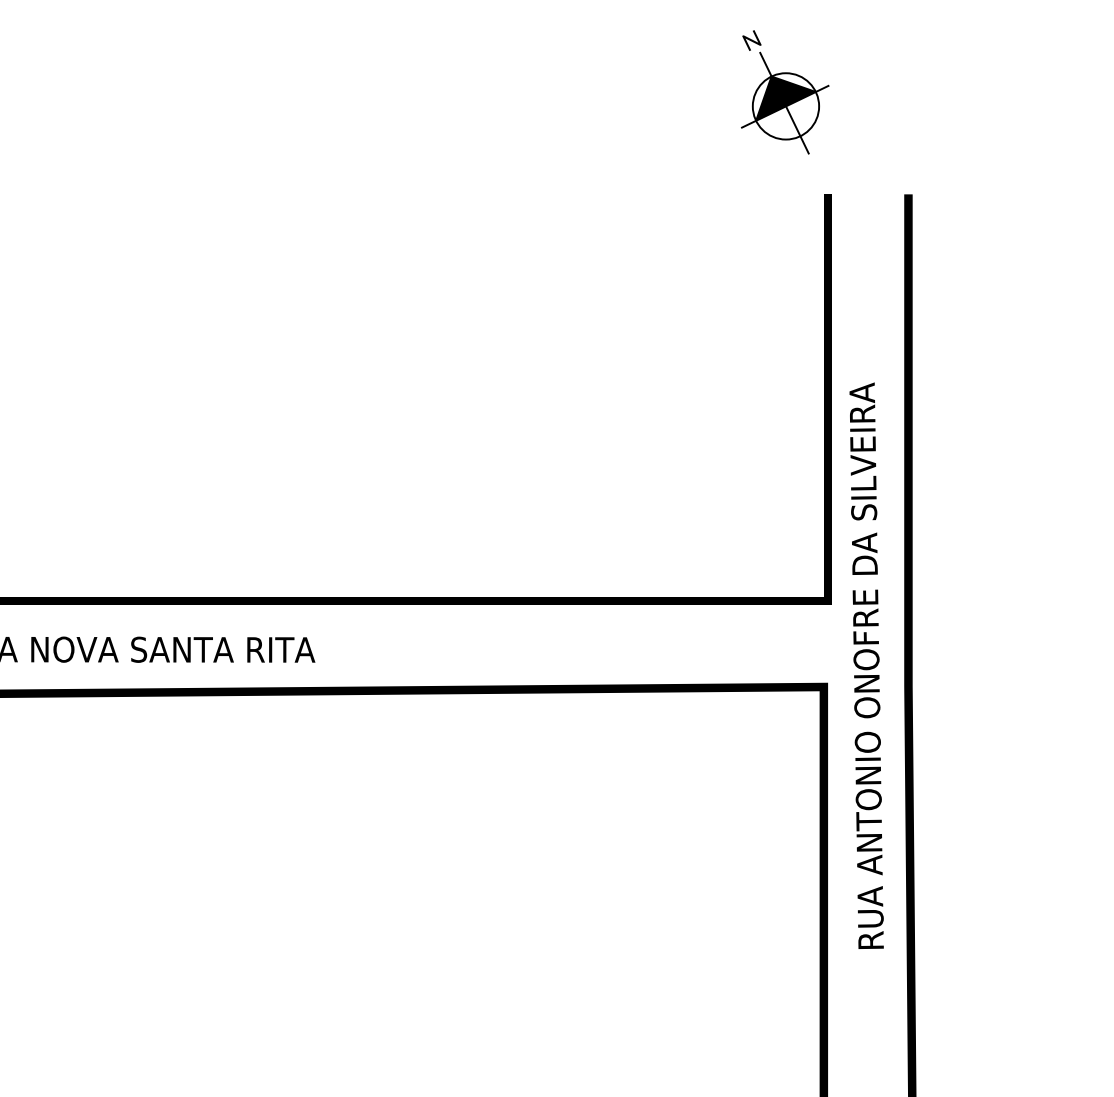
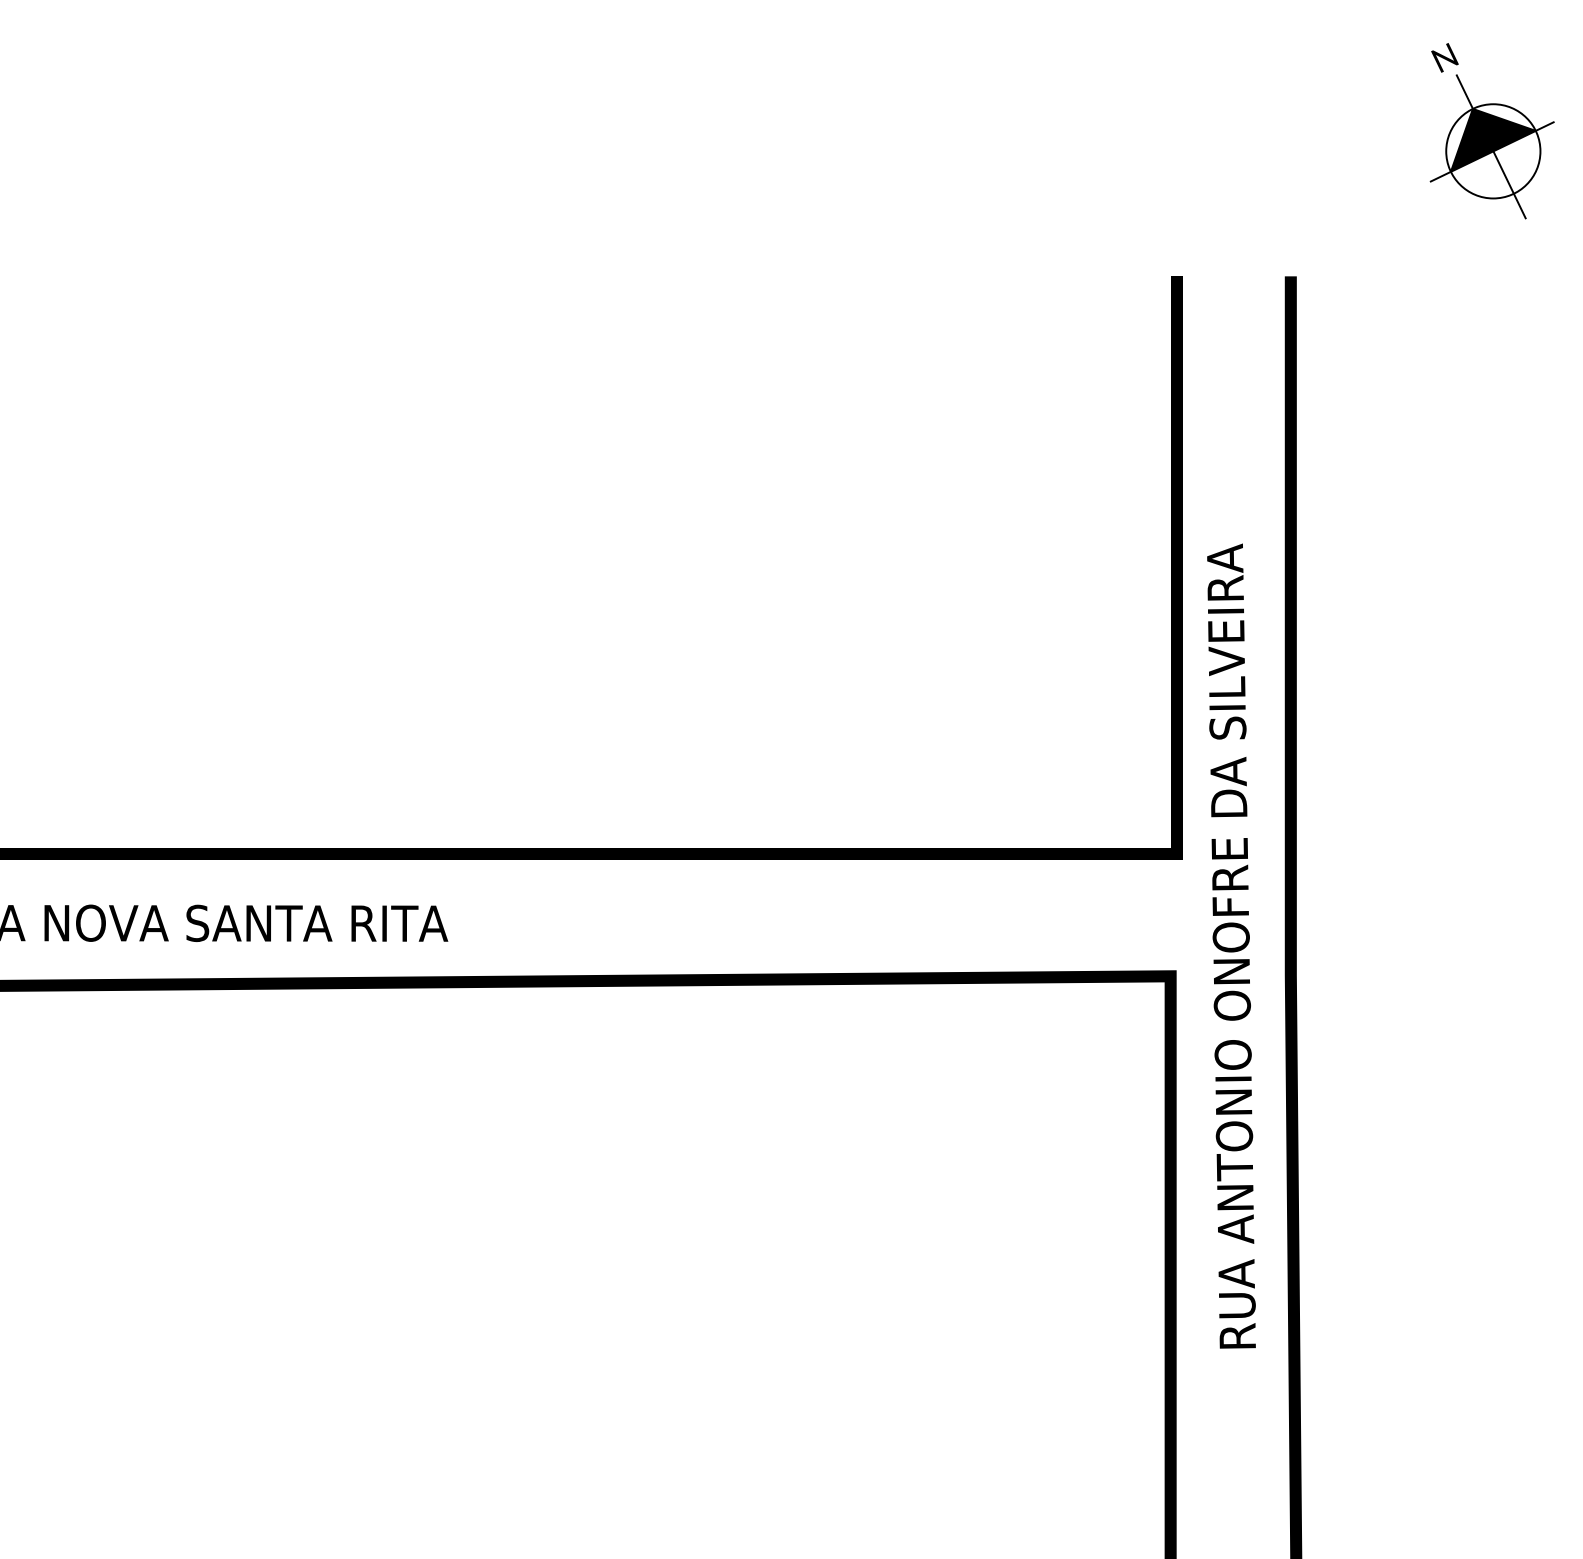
part: (785, 92) -> (1492, 131), moved

